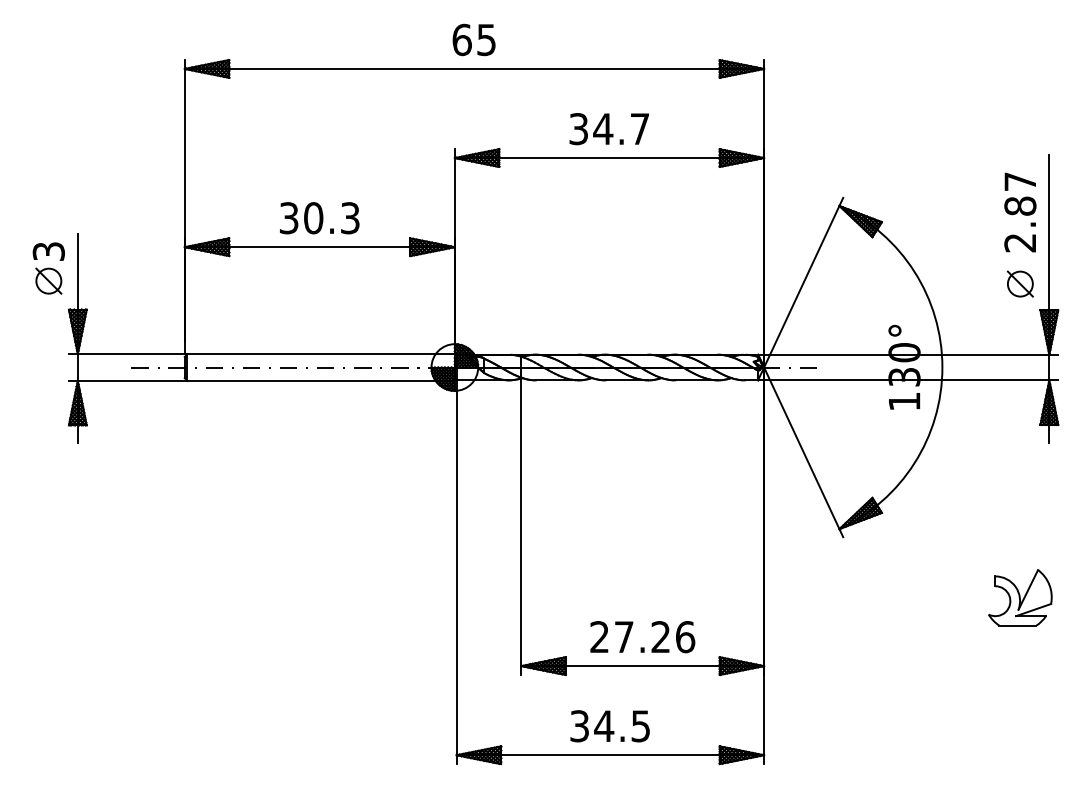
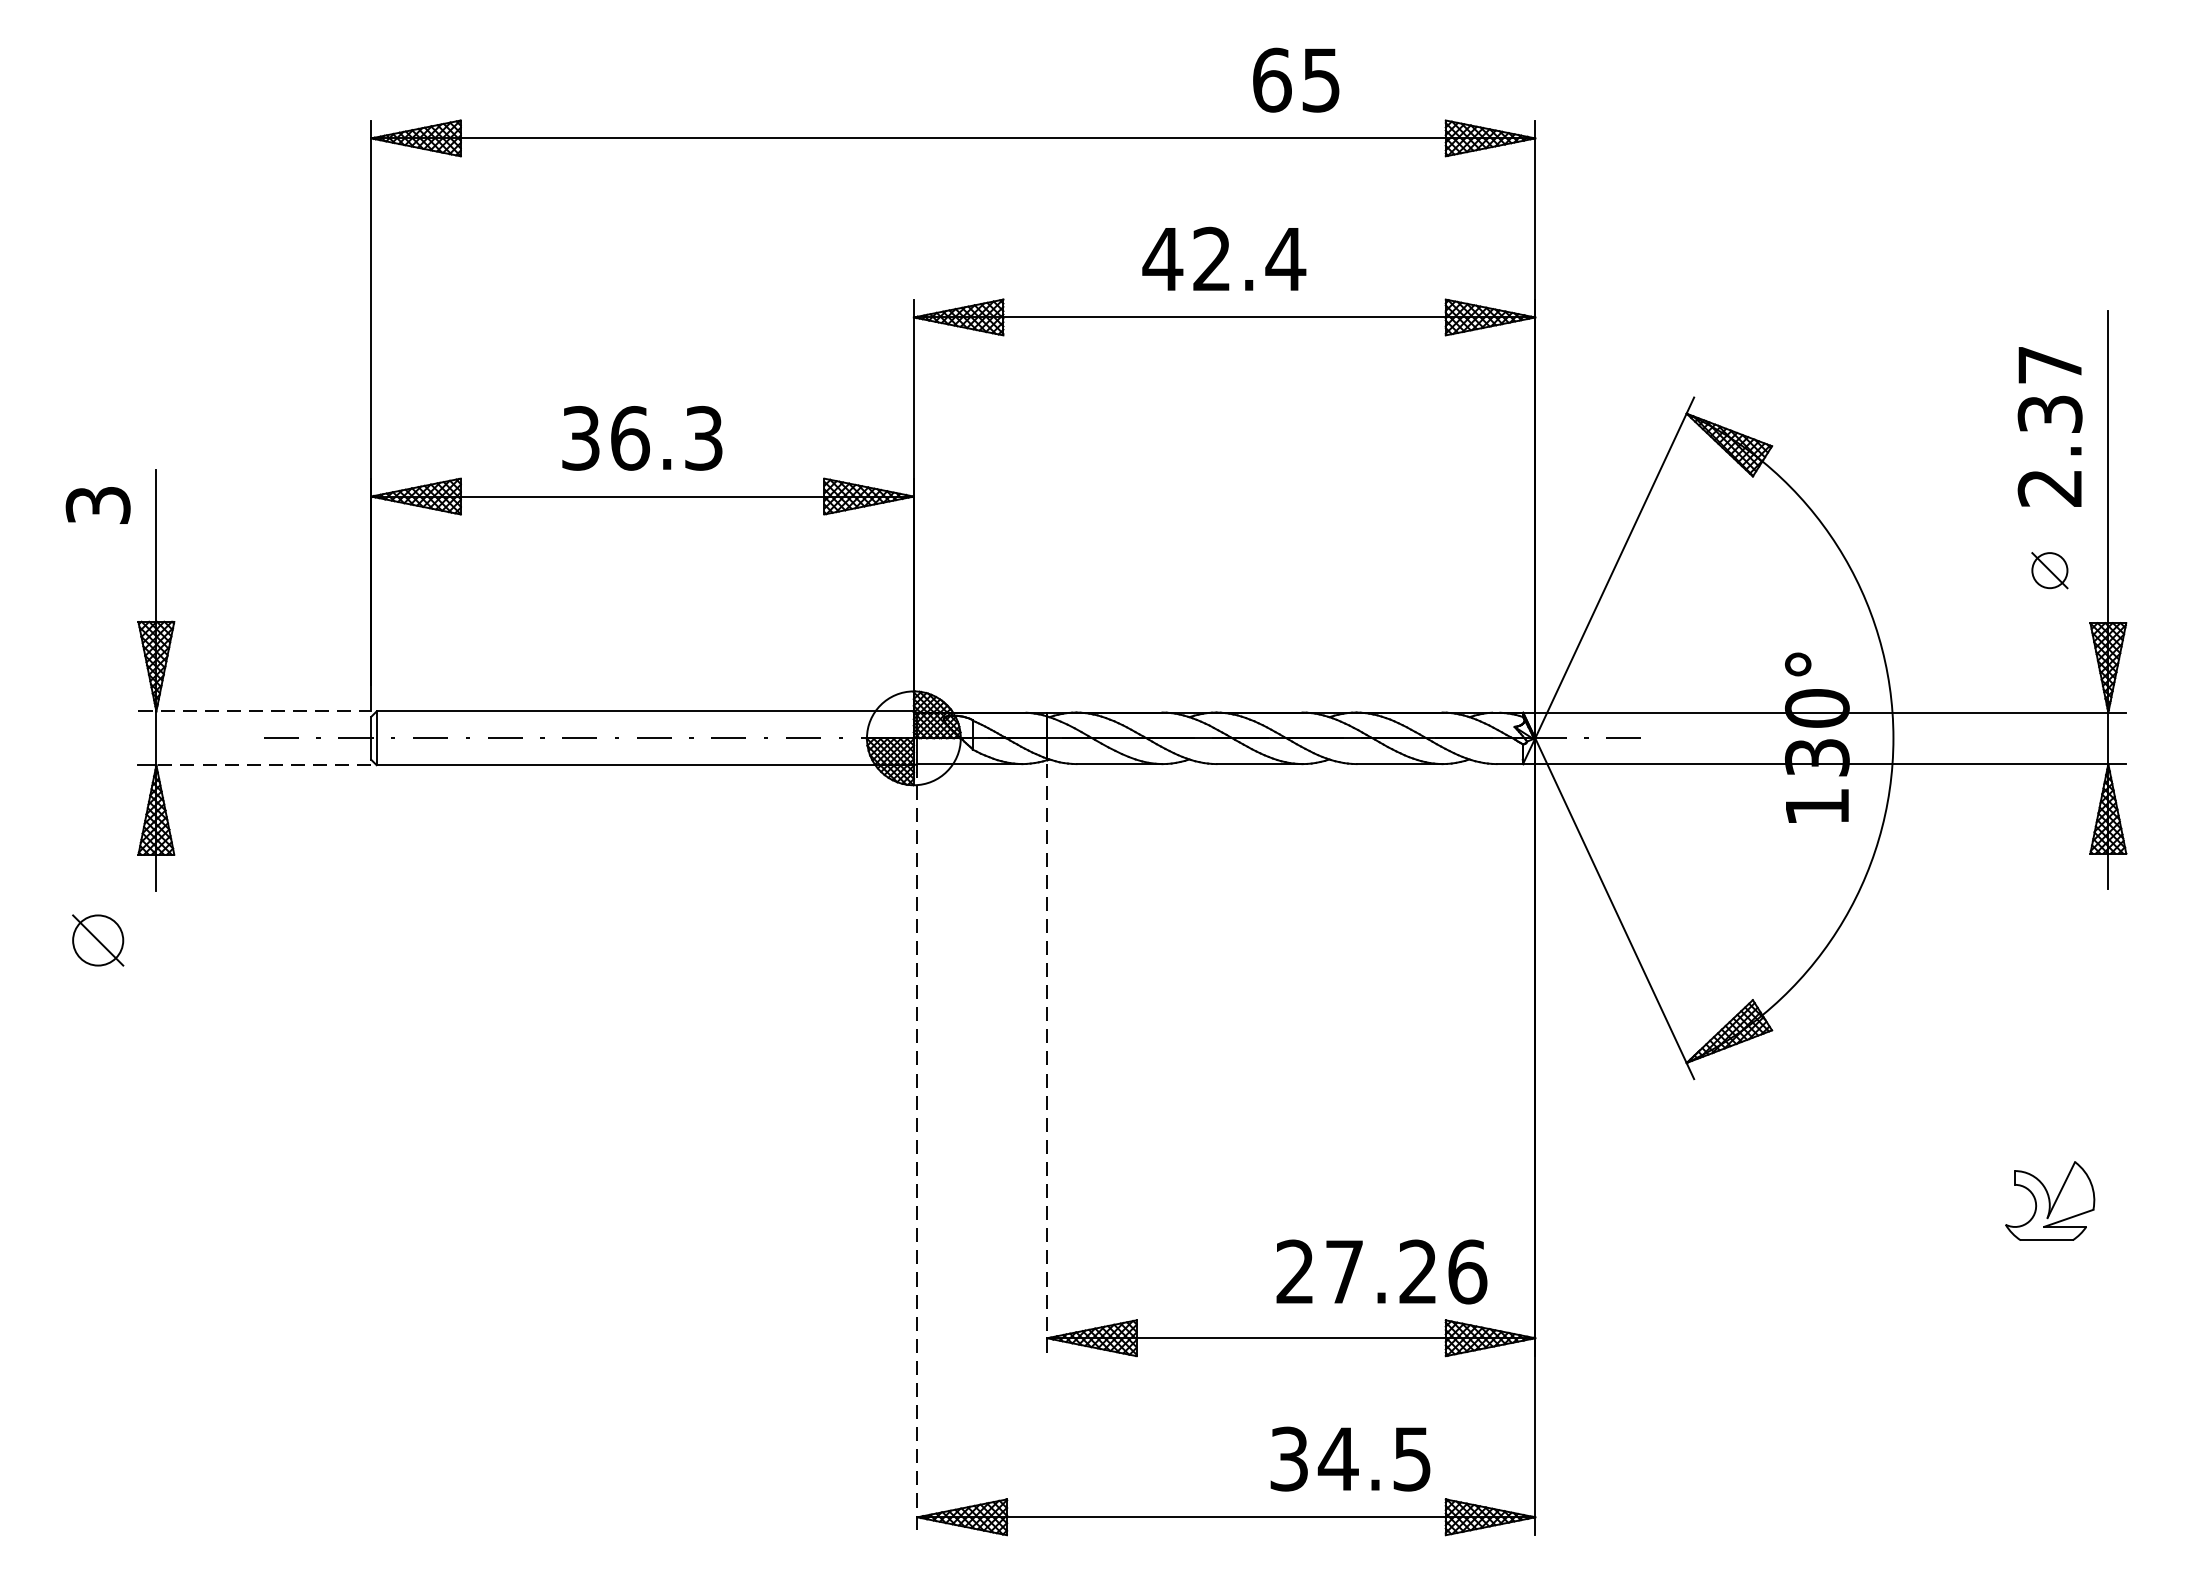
text: (473, 39) -> (1294, 79), moved
text: (609, 129) -> (1224, 260), 34.7 -> 42.4
text: (1020, 205) -> (2050, 412), 2.87 -> 2.37
text: (313, 218) -> (629, 438), 30.3 -> 36.3
part: (48, 280) -> (97, 939), moved
part: (1019, 283) -> (2048, 569), size x0.7
line: (126, 354) -> (254, 712), solid -> dashed
line: (130, 380) -> (262, 764), solid -> dashed
line: (521, 528) -> (1047, 1061), solid -> dashed
line: (456, 572) -> (917, 1150), solid -> dashed
part: (1020, 597) -> (2050, 1200), size x0.7
text: (642, 637) -> (1381, 1272), moved
text: (609, 726) -> (1349, 1459), moved

